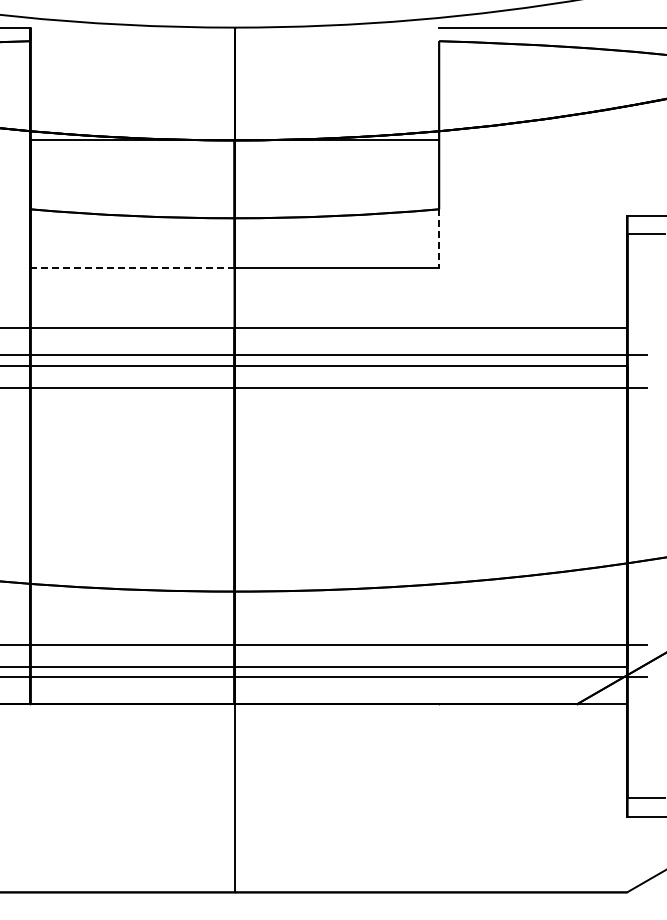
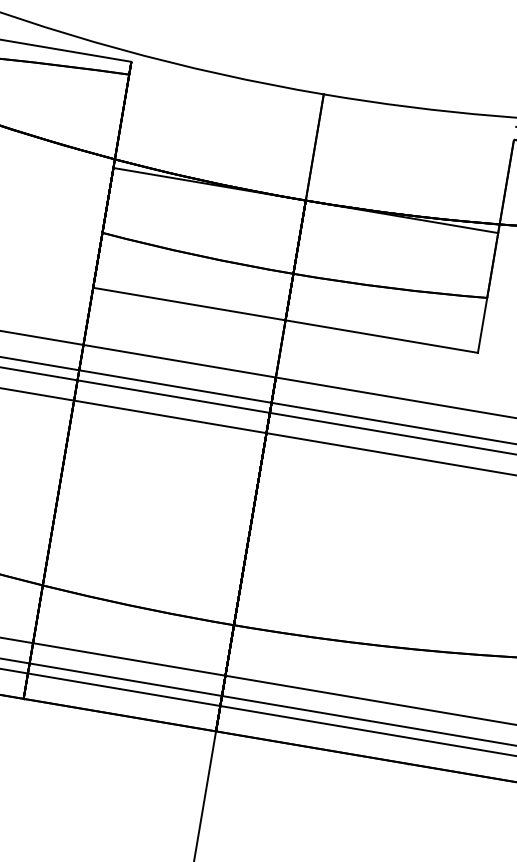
line: (439, 238) -> (482, 325), dashed -> solid
line: (133, 267) -> (190, 304), dashed -> solid

